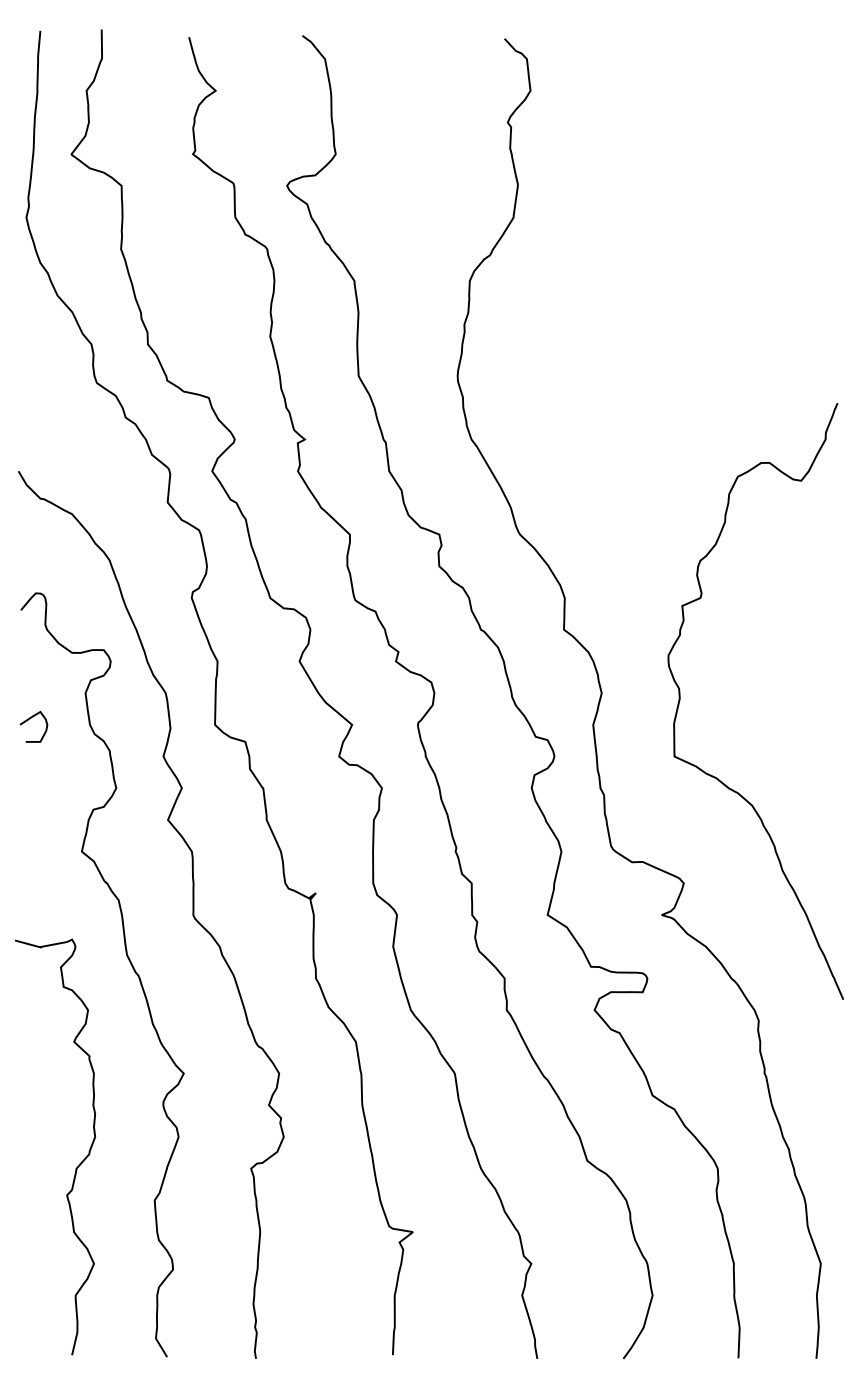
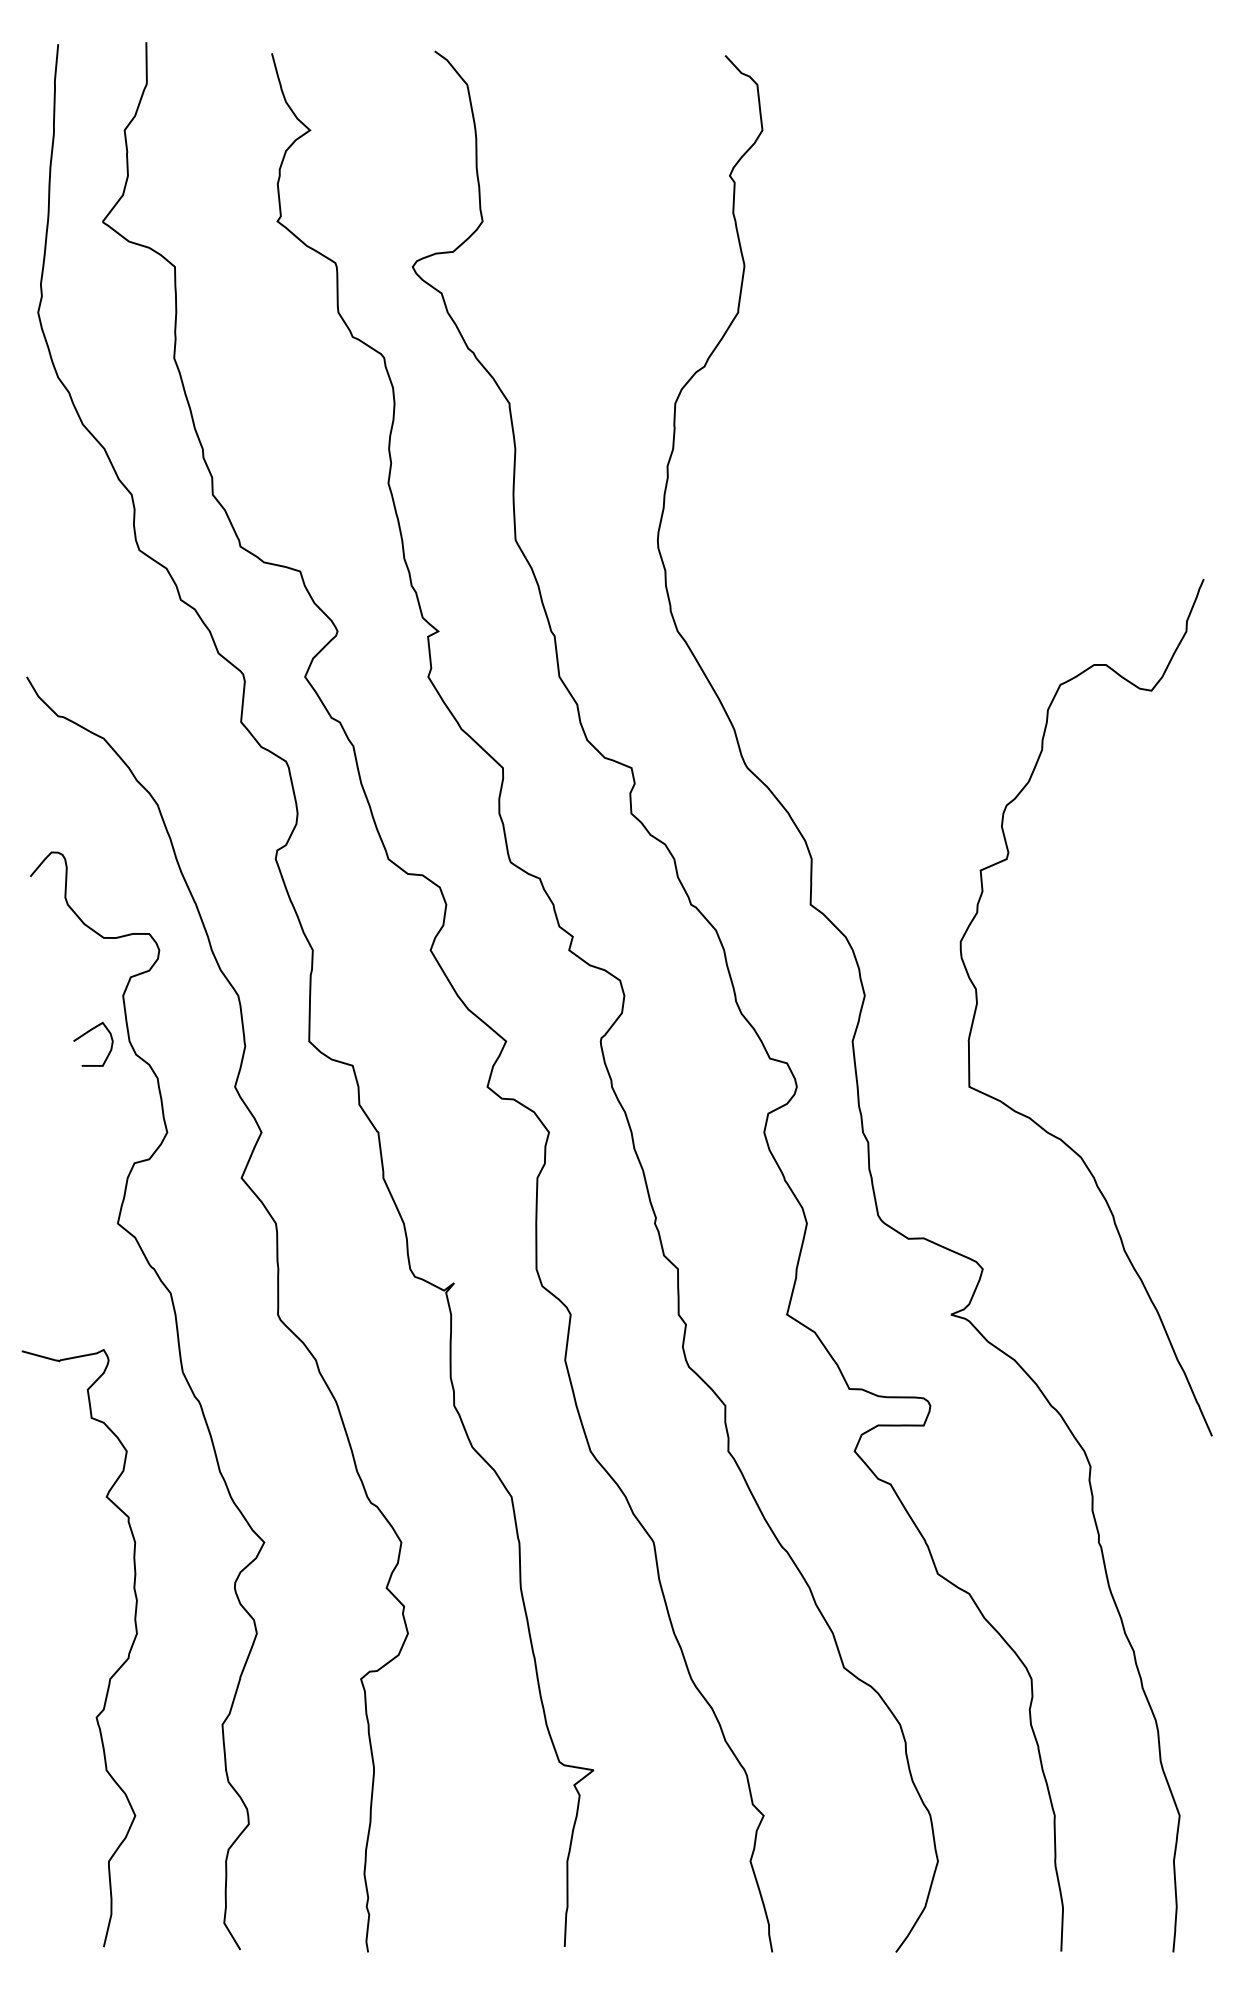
curve: (30, 719) -> (88, 1033), moved

